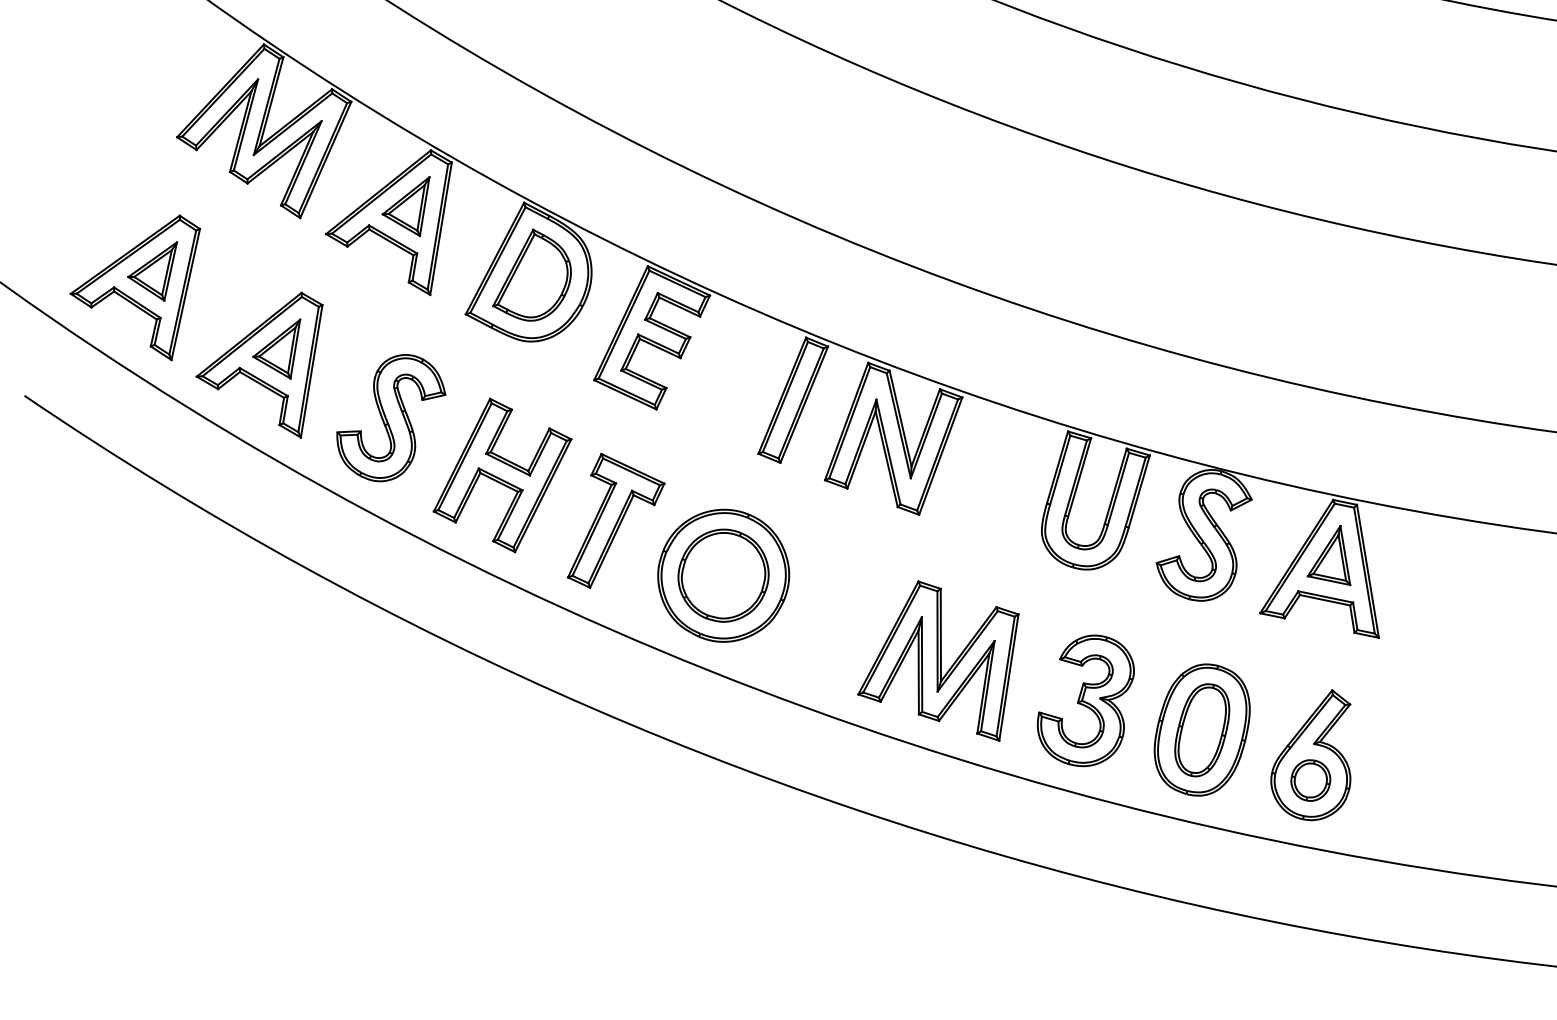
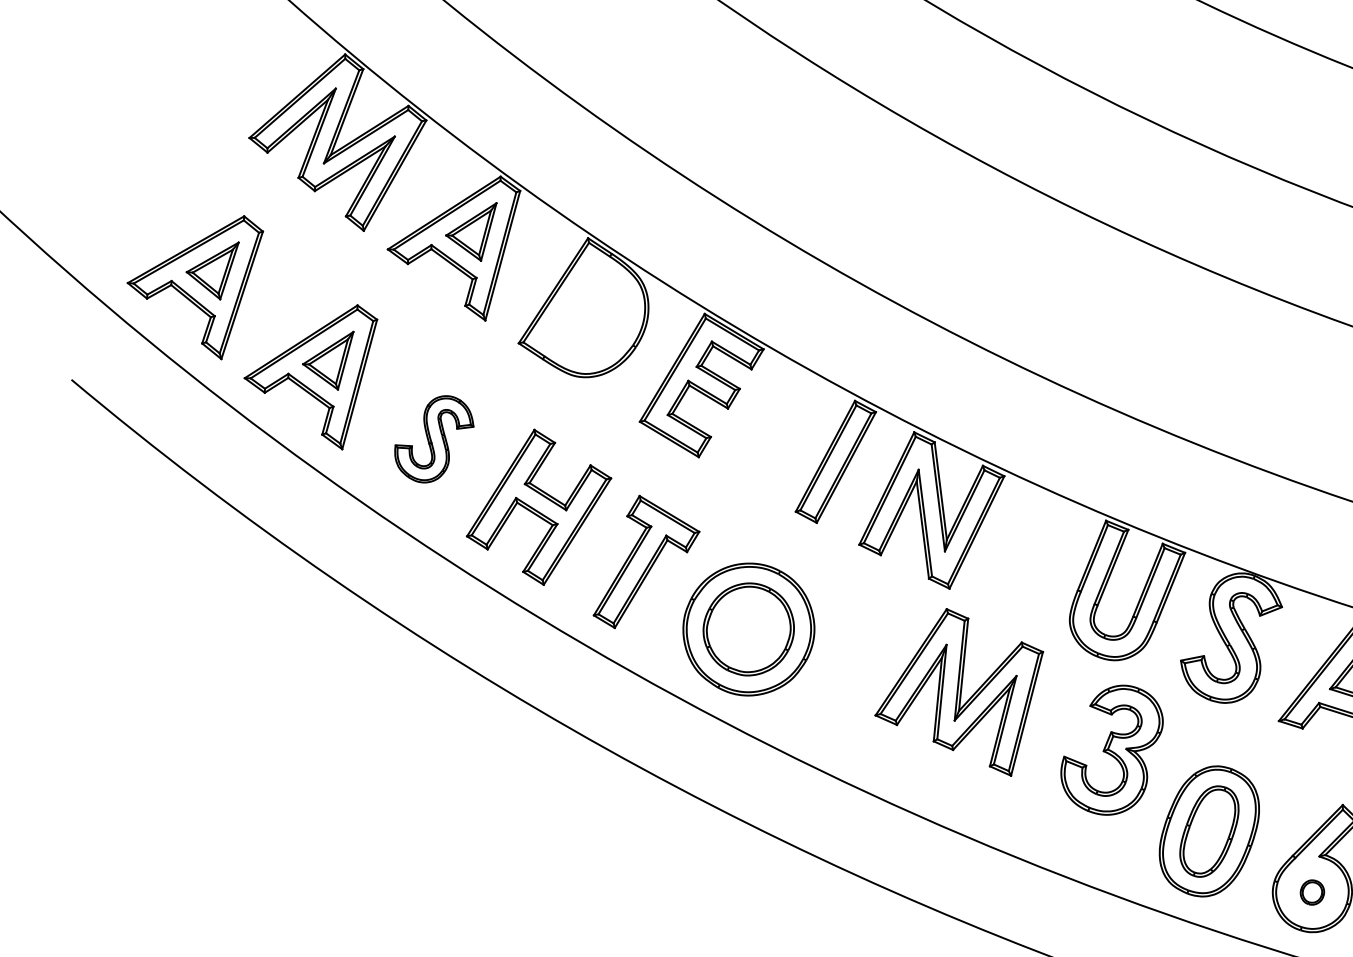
part: (531, 274) -> (588, 310), removed
part: (391, 418) -> (434, 439), size x0.7
part: (938, 660) -> (958, 689), moved
part: (1085, 700) -> (1111, 749), moved
part: (1310, 780) -> (1312, 892), size x0.6

